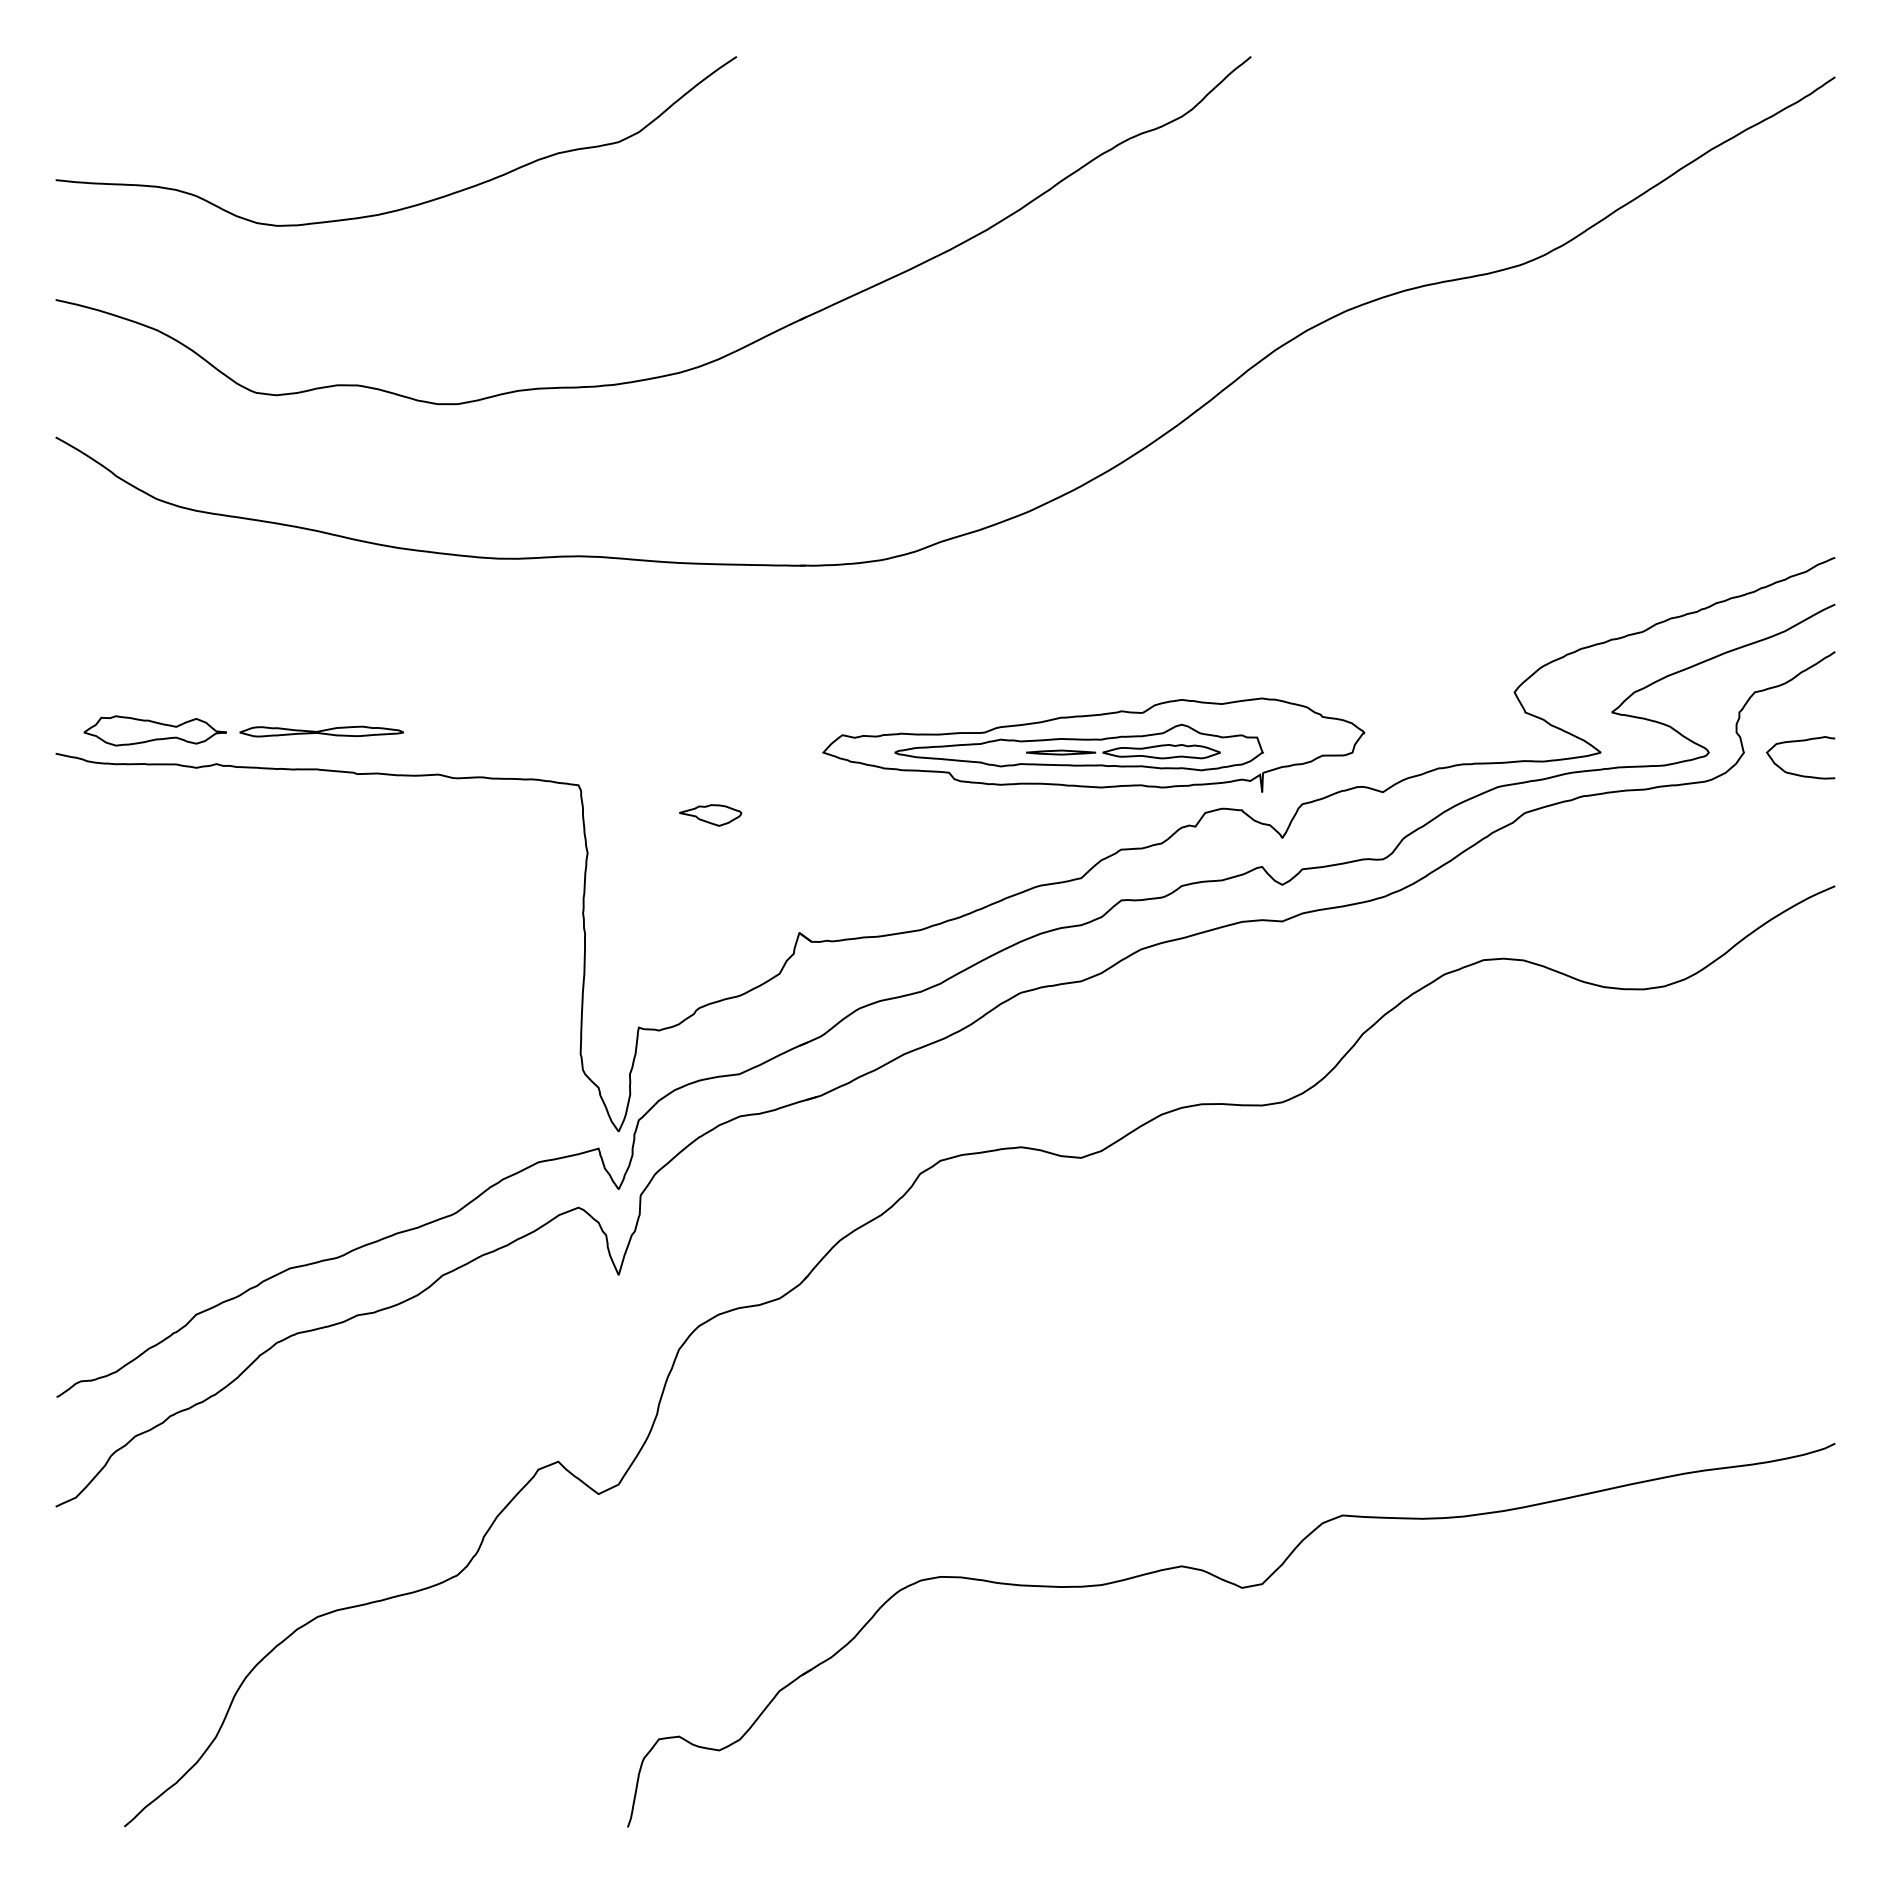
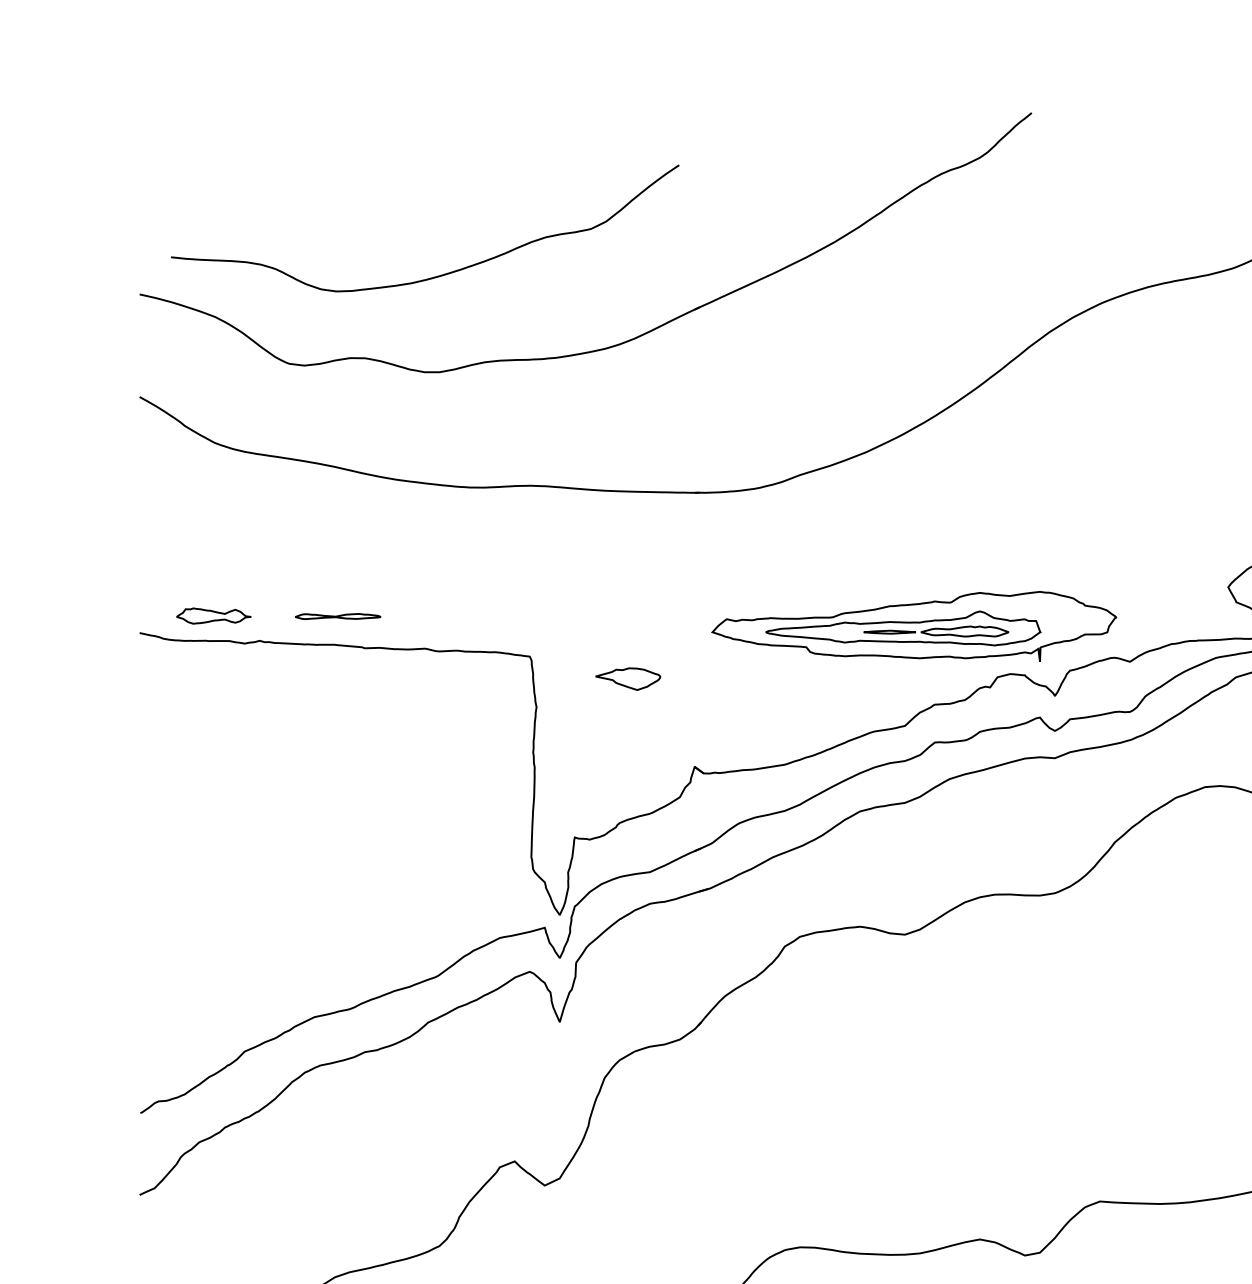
curve: (414, 204) -> (438, 275), moved
part: (154, 730) -> (213, 615), size x0.7
part: (321, 731) -> (338, 616), size x0.7
part: (710, 815) -> (628, 679), size x1.4

